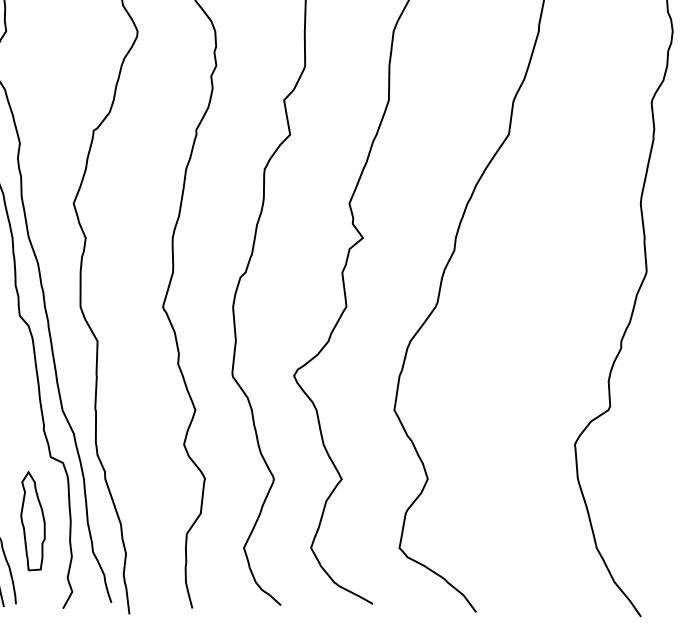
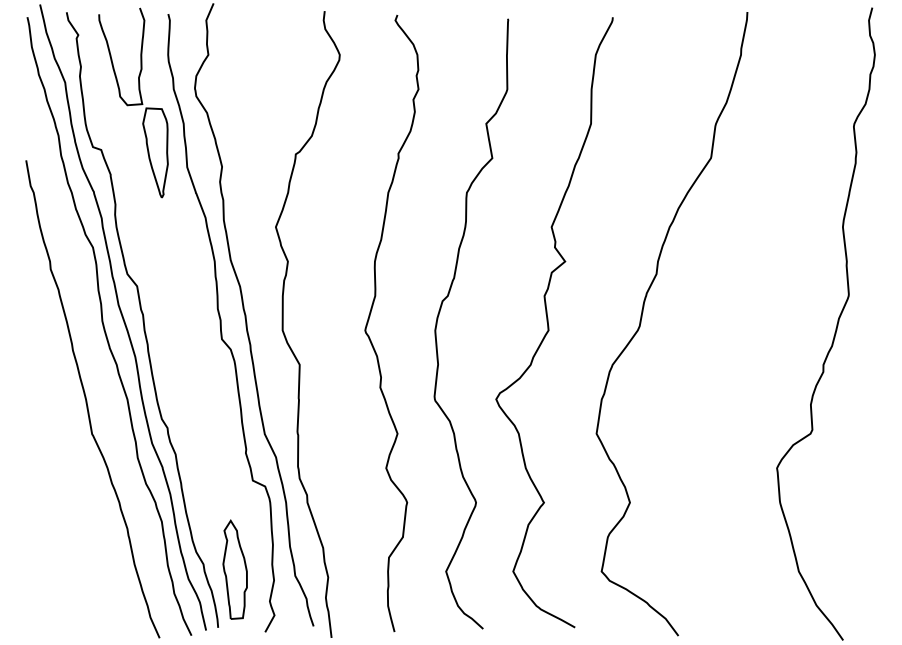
part: (32, 520) -> (234, 569), moved

